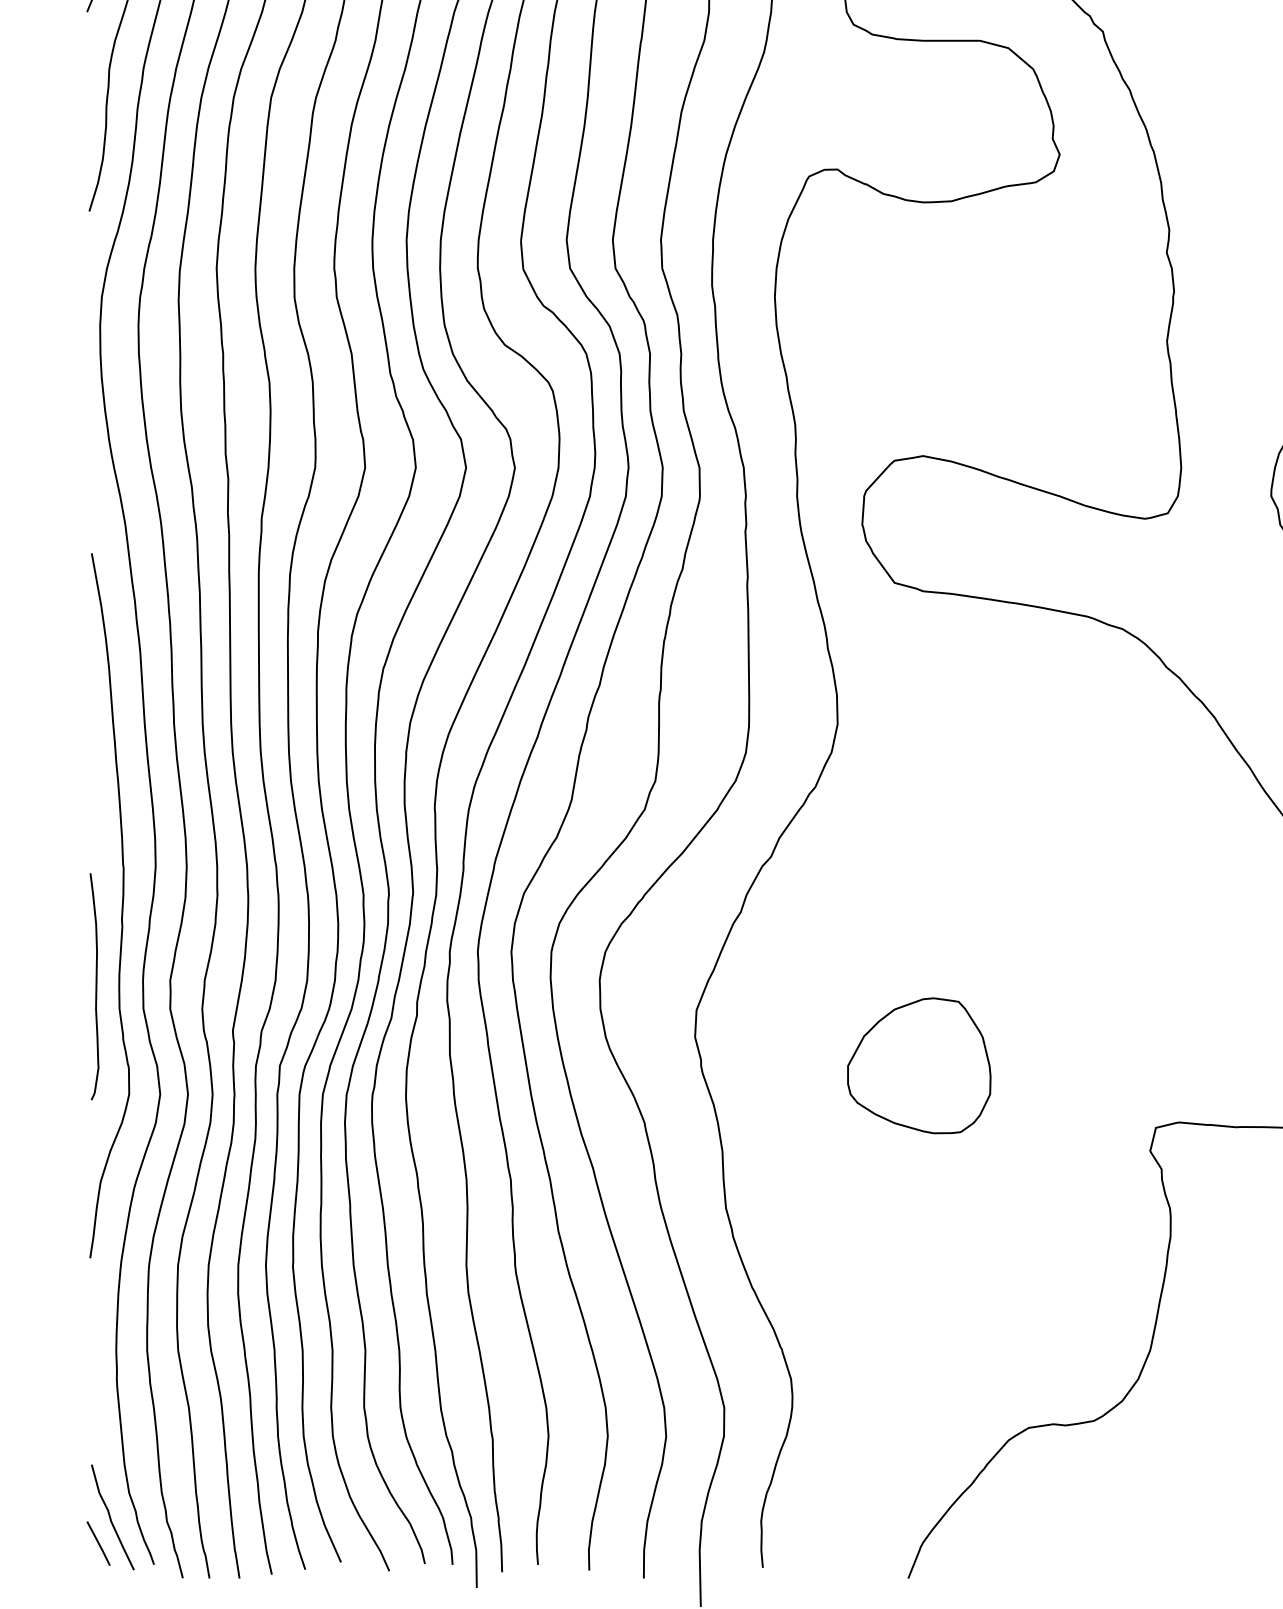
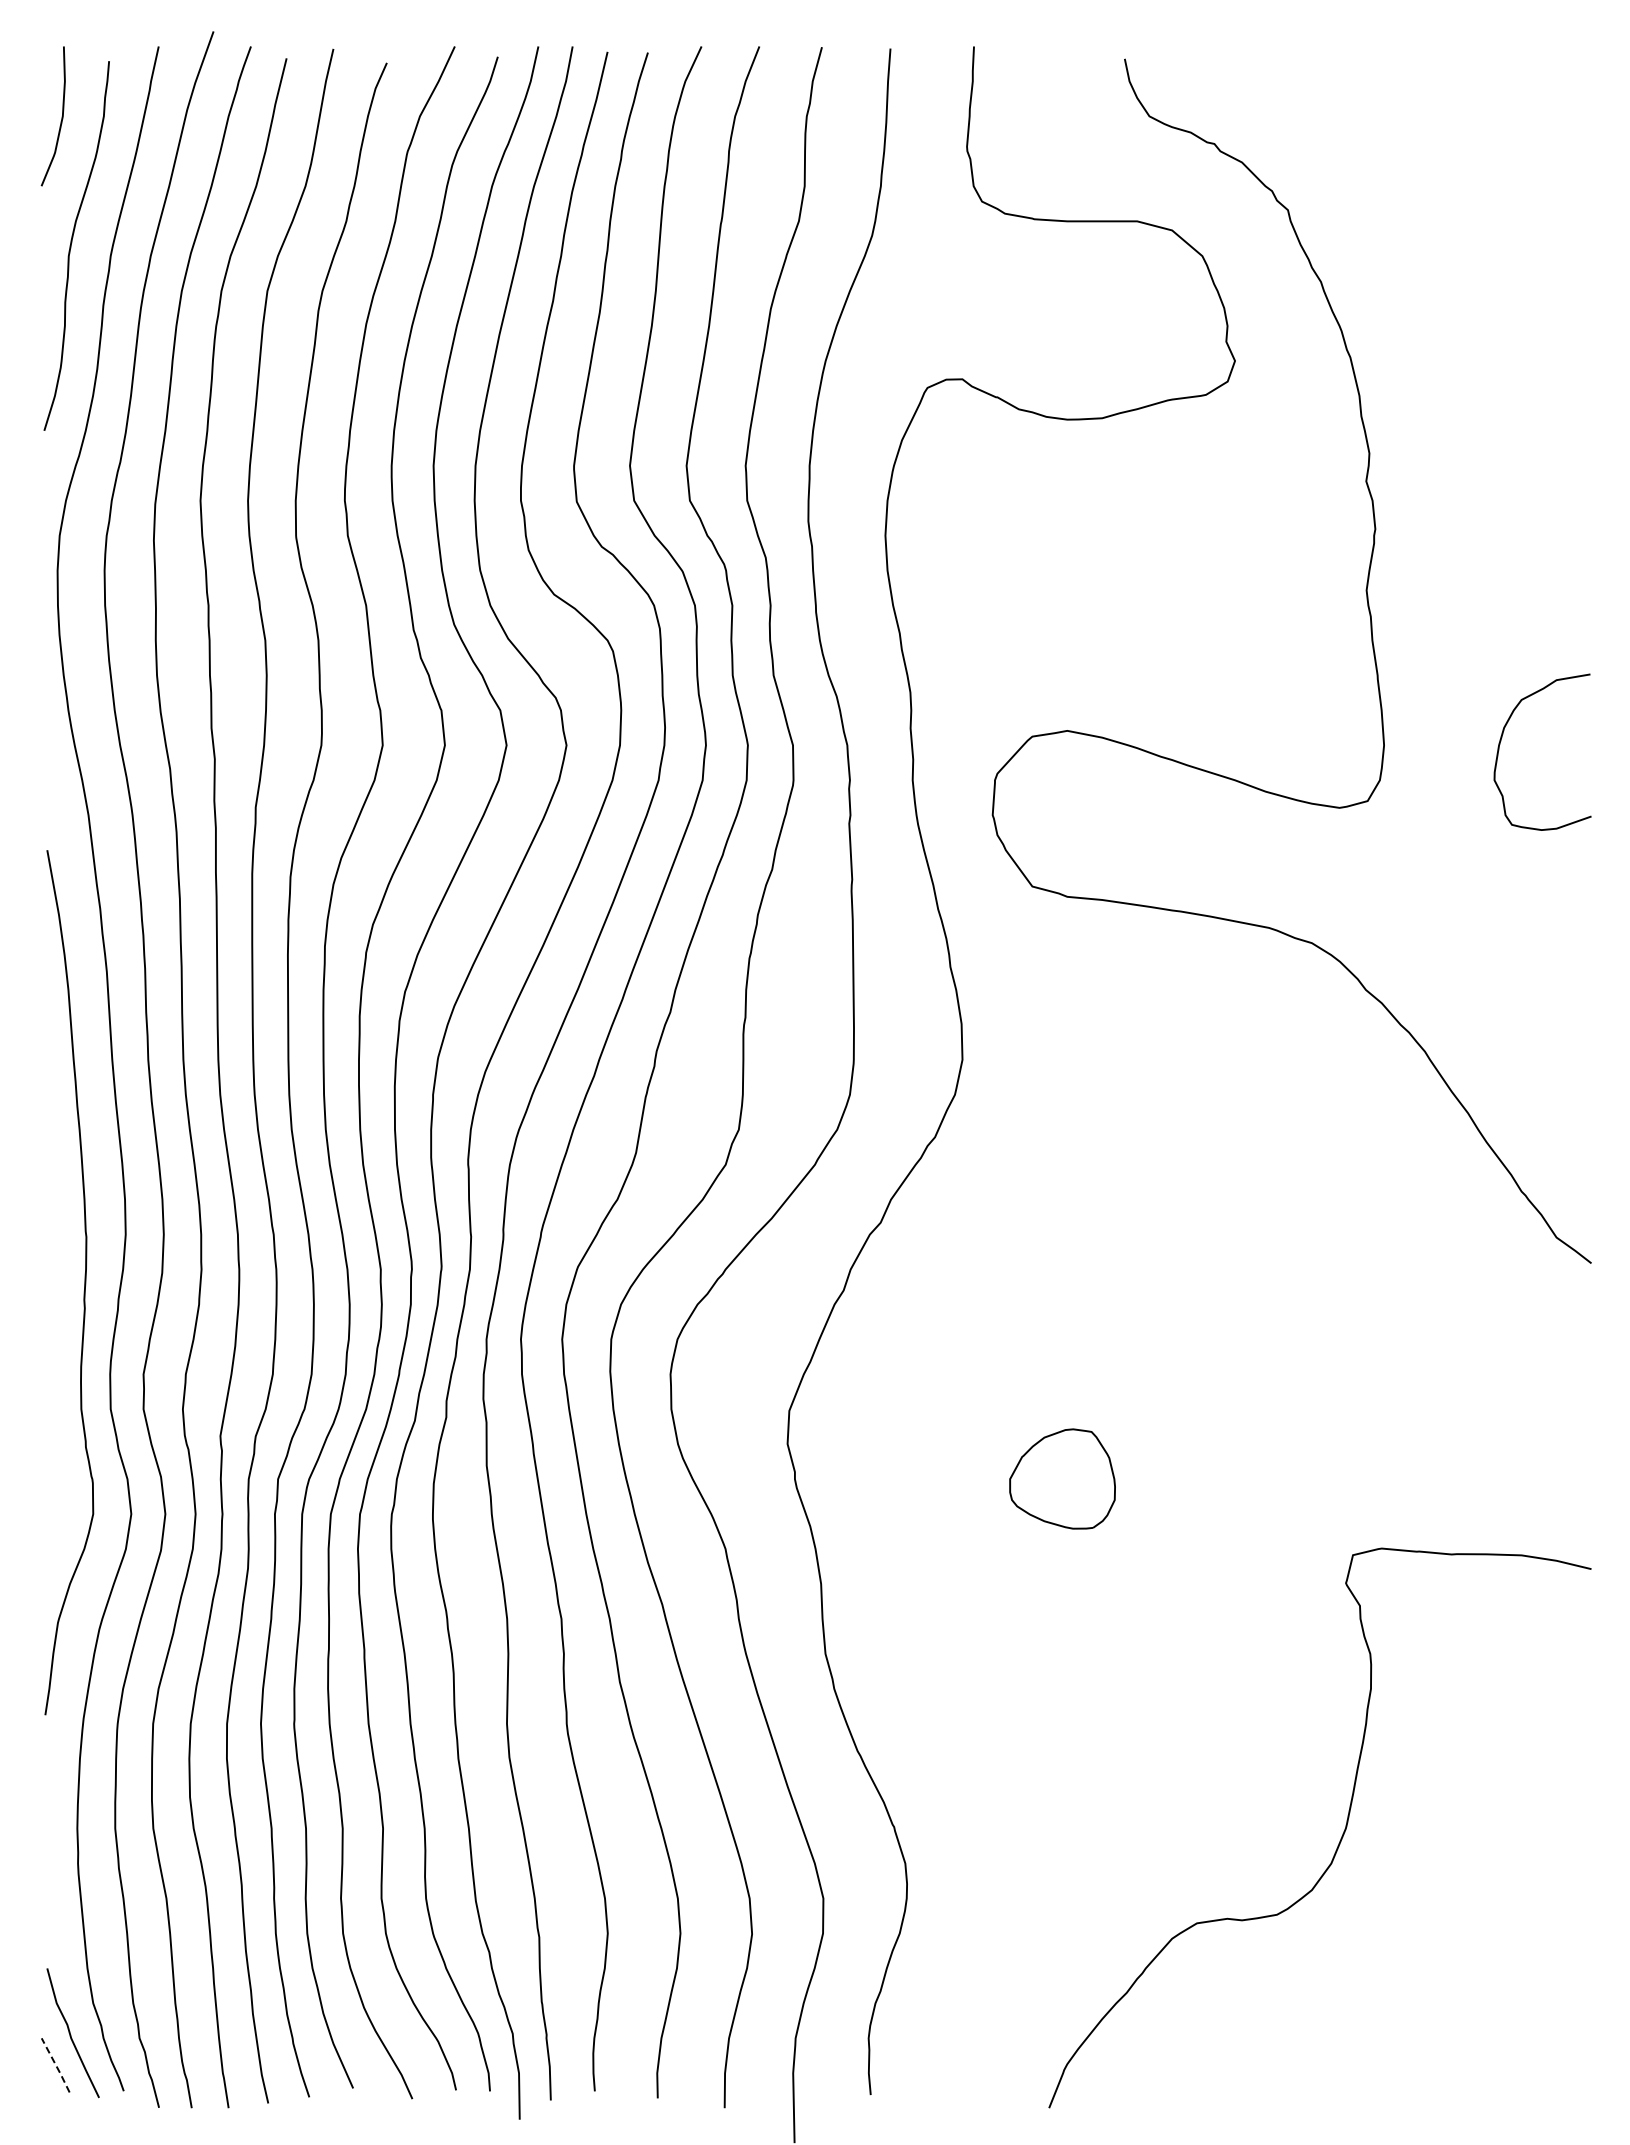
curve: (96, 986) -> (52, 1381), removed
part: (919, 1065) -> (1062, 1478), size x0.6
line: (99, 1543) -> (56, 2065), solid -> dashed

